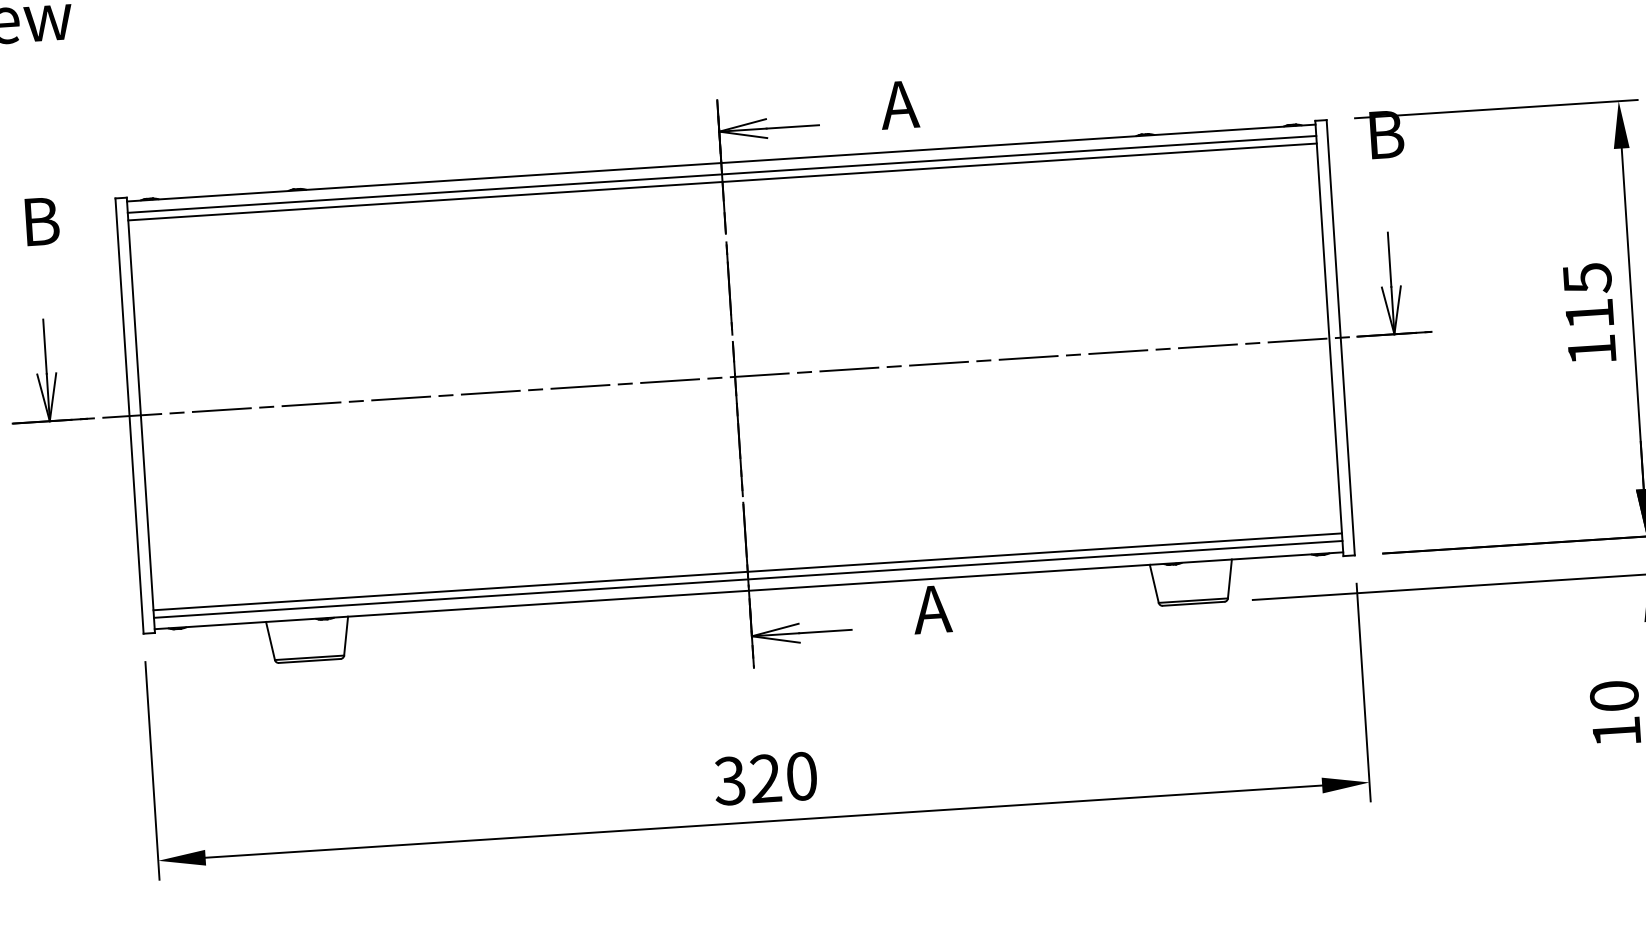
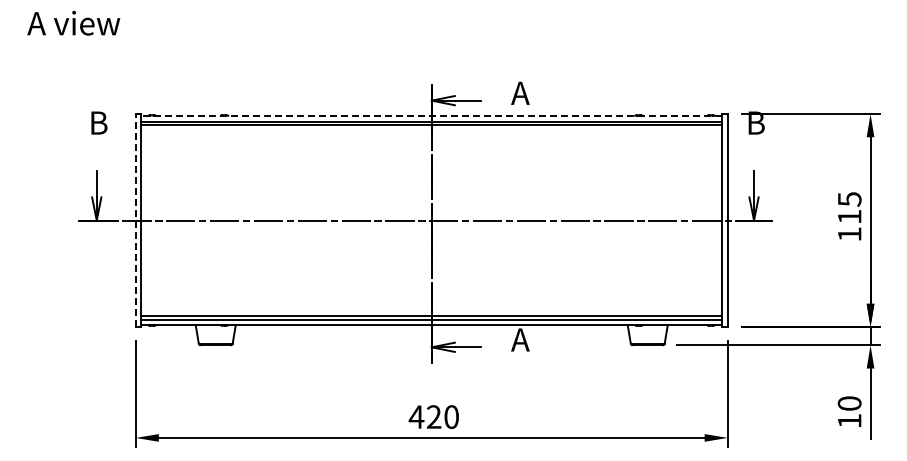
line: (720, 162) -> (431, 115), solid -> dashed
line: (129, 416) -> (135, 220), solid -> dashed
text: (729, 779) -> (416, 416), 320 -> 420

